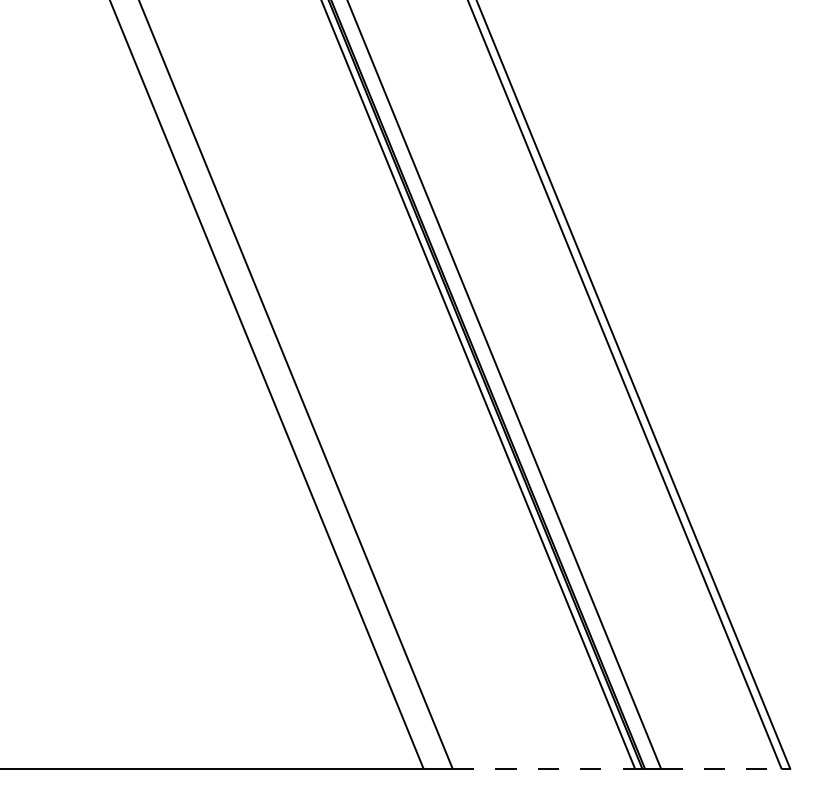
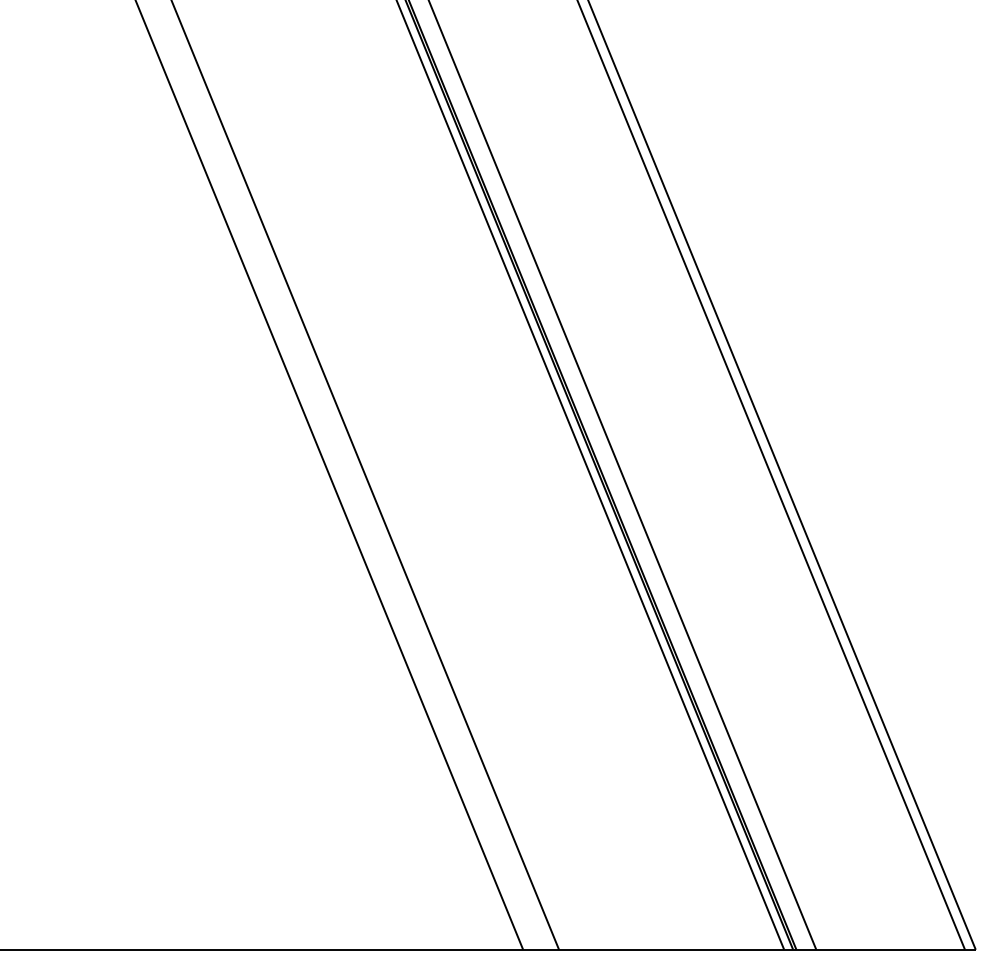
line: (544, 769) -> (672, 949), dashed -> solid
line: (722, 769) -> (891, 949), dashed -> solid

